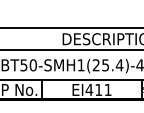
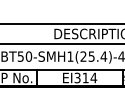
text: (98, 89) -> (85, 77), EI411 -> EI314

